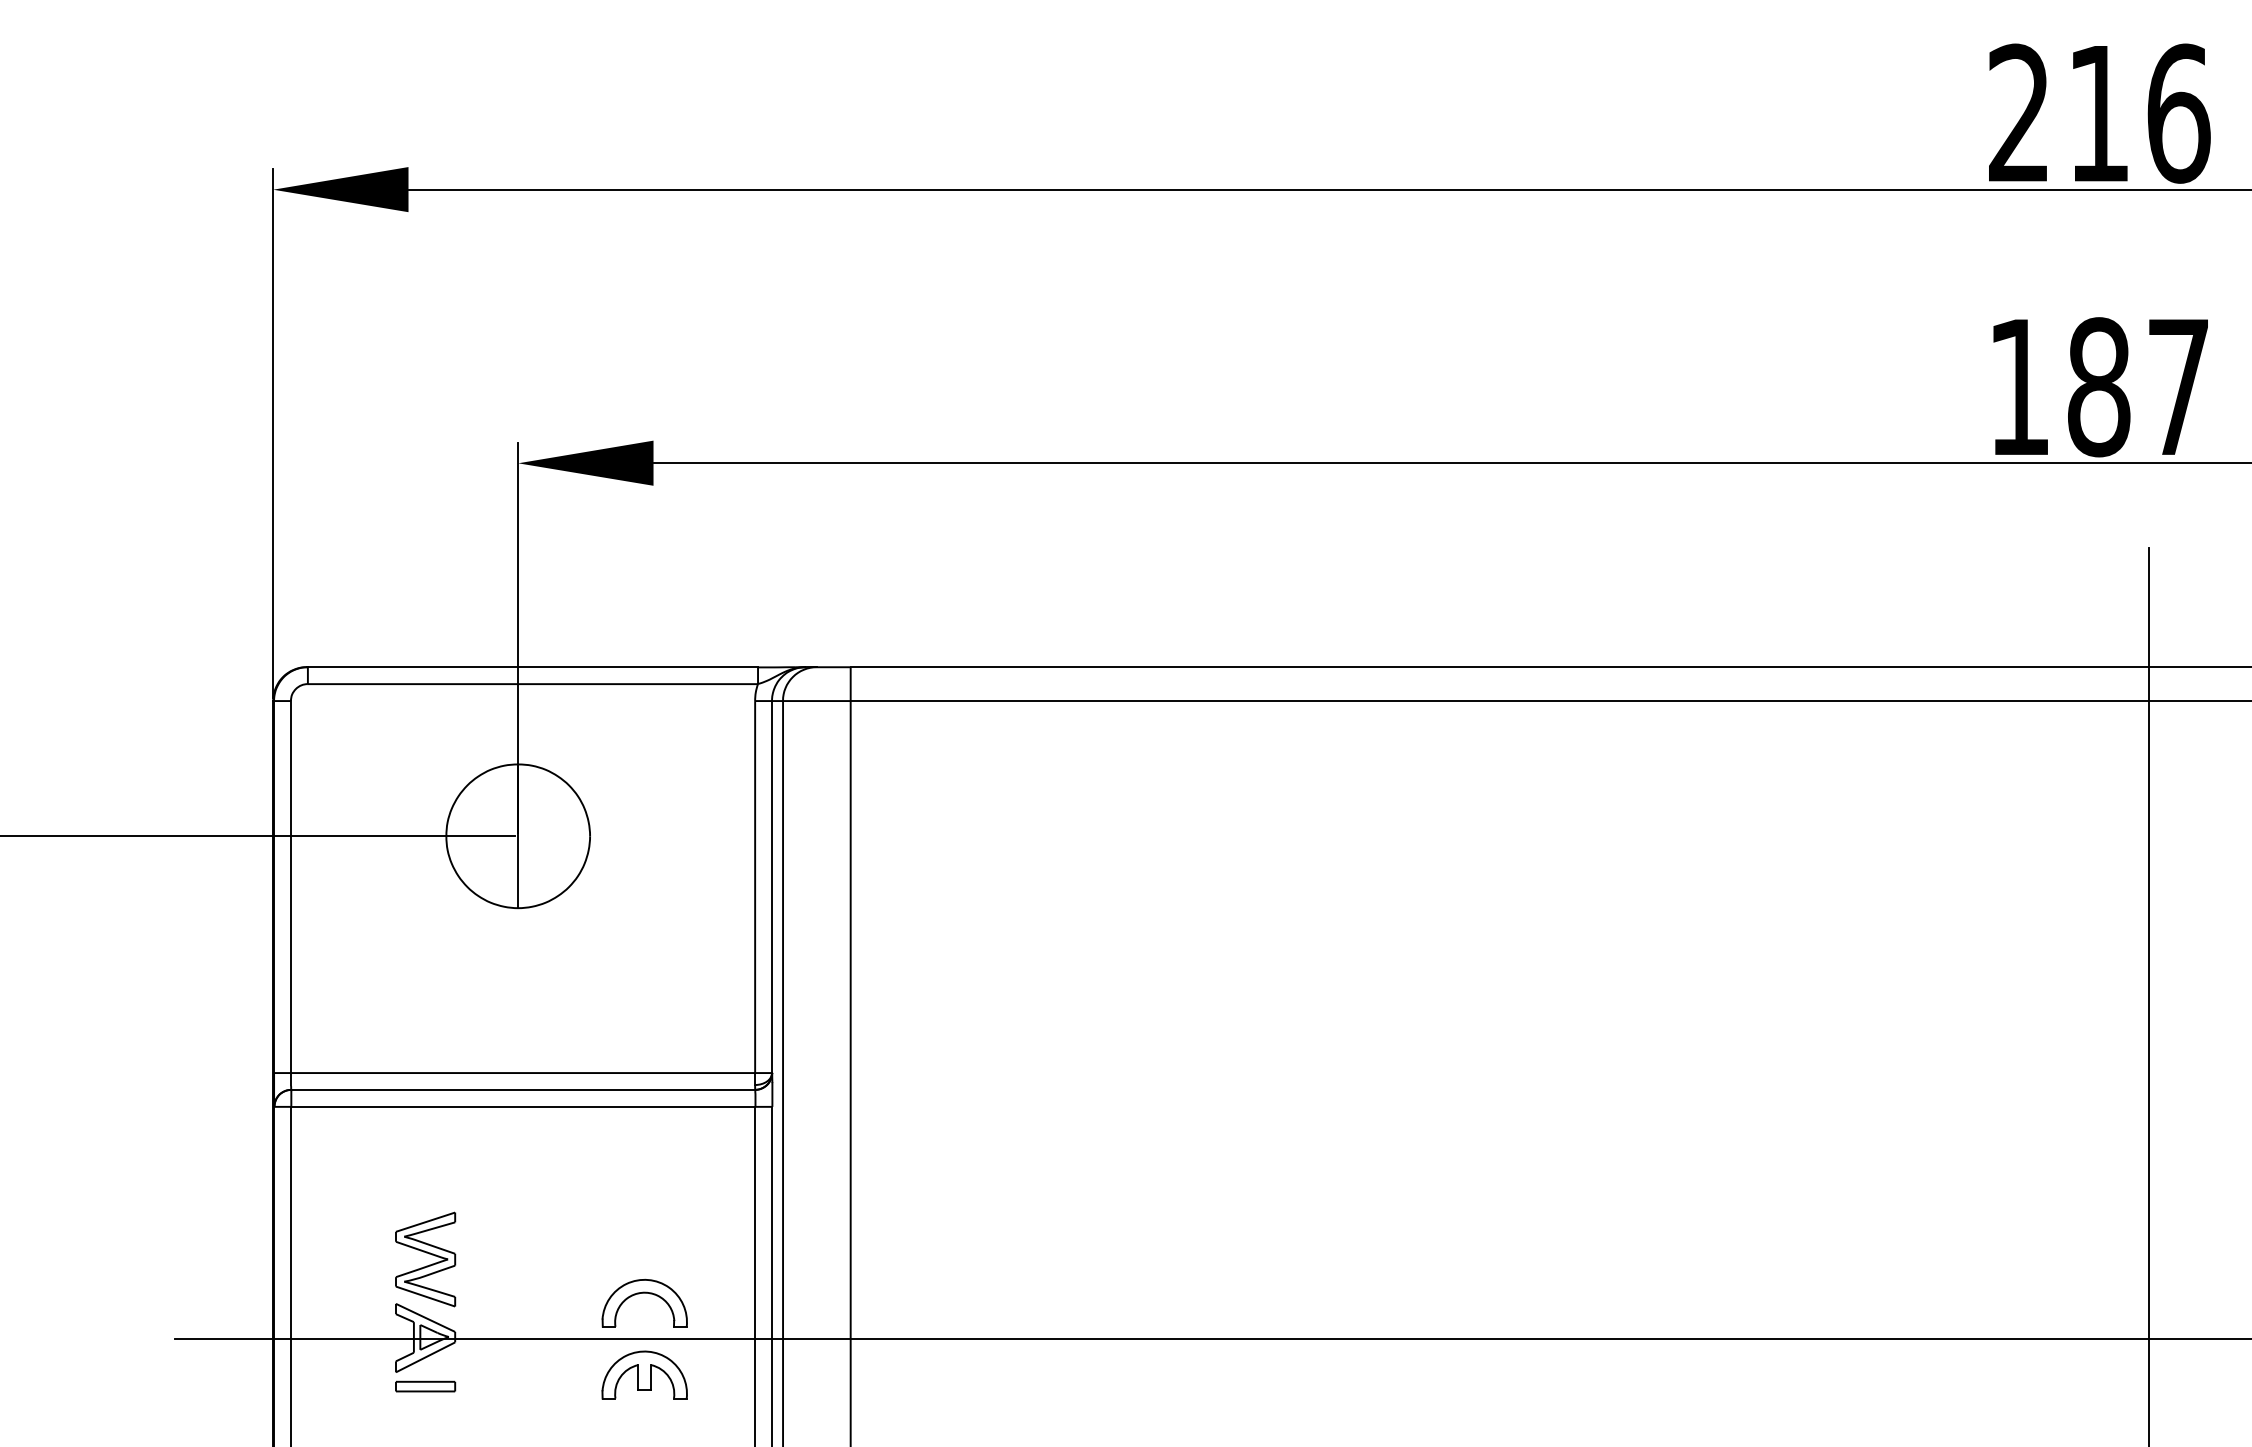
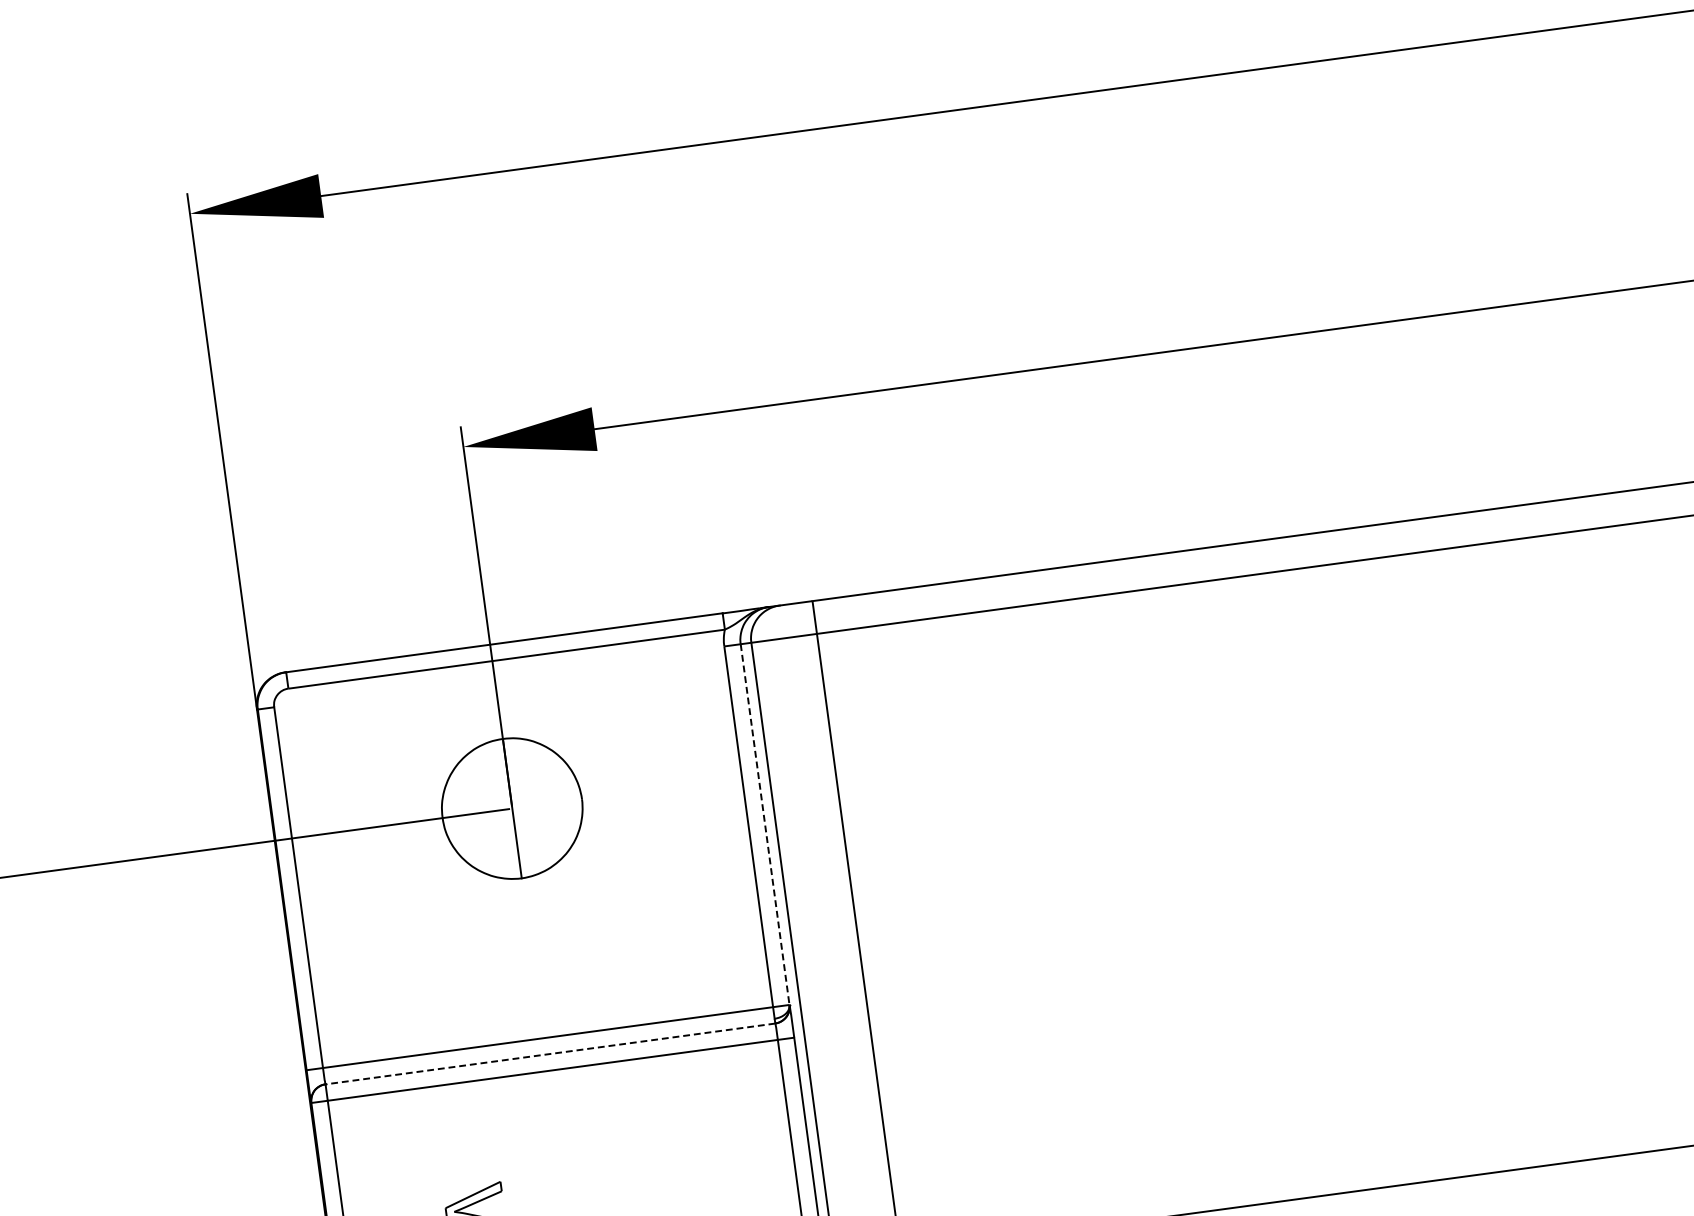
line: (772, 887) -> (765, 824), solid -> dashed
line: (523, 1089) -> (550, 1053), solid -> dashed

